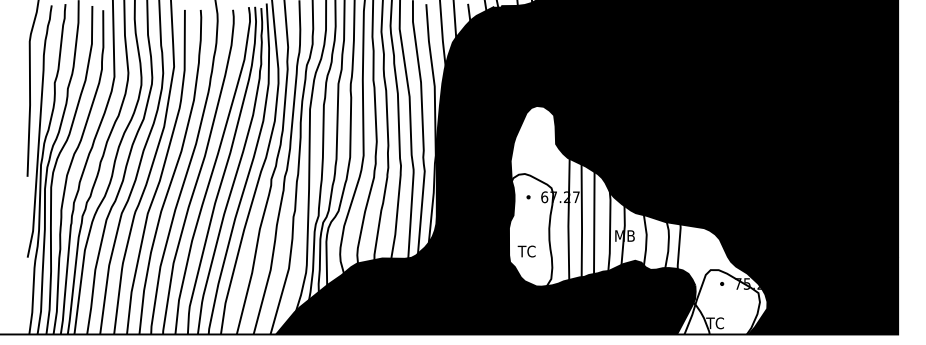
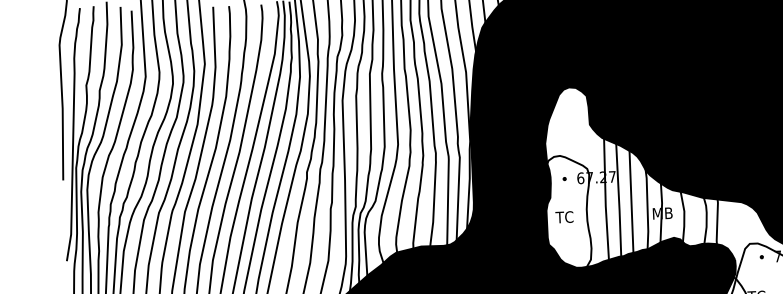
text: (526, 251) -> (564, 217), moved

